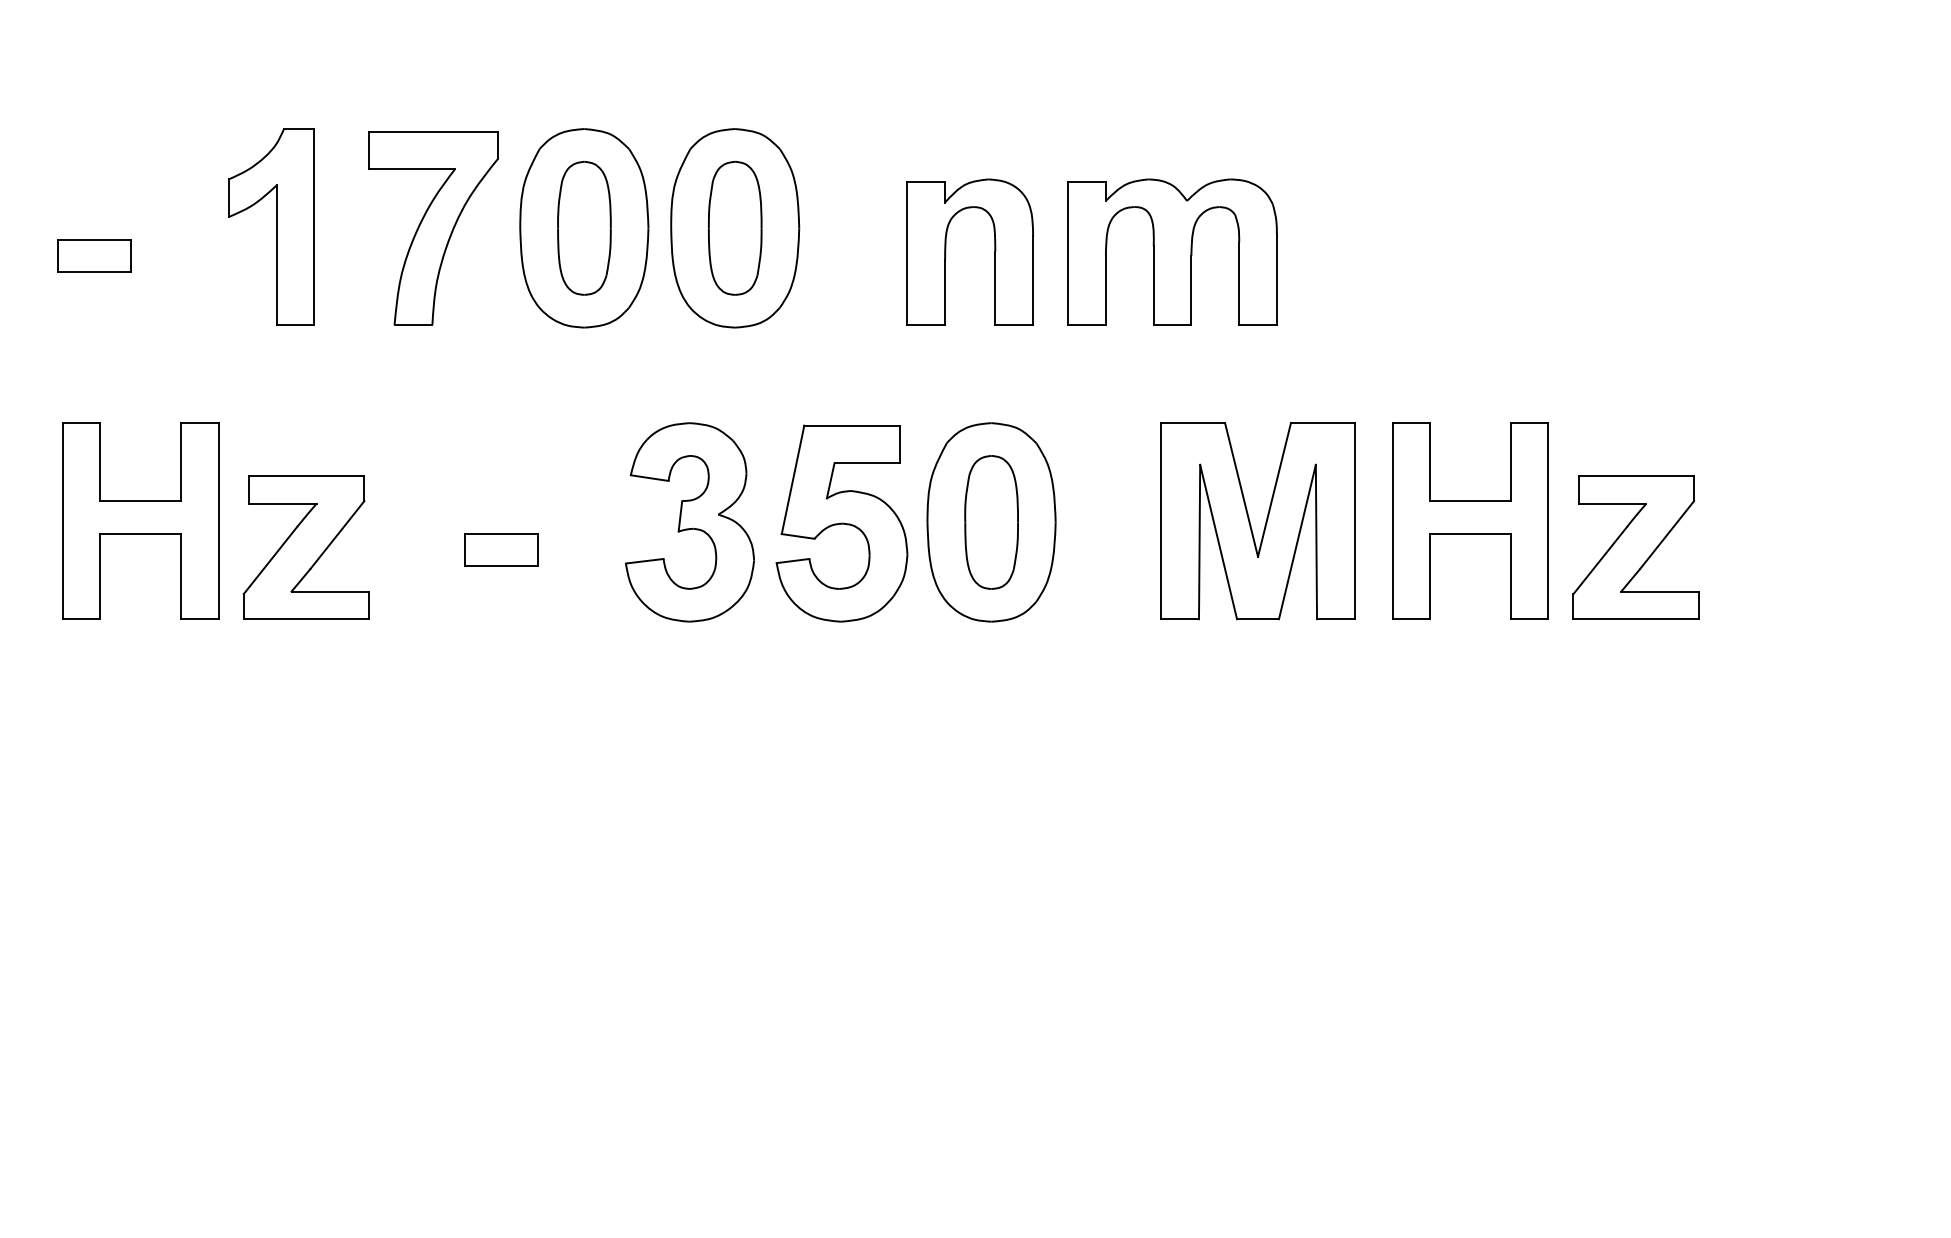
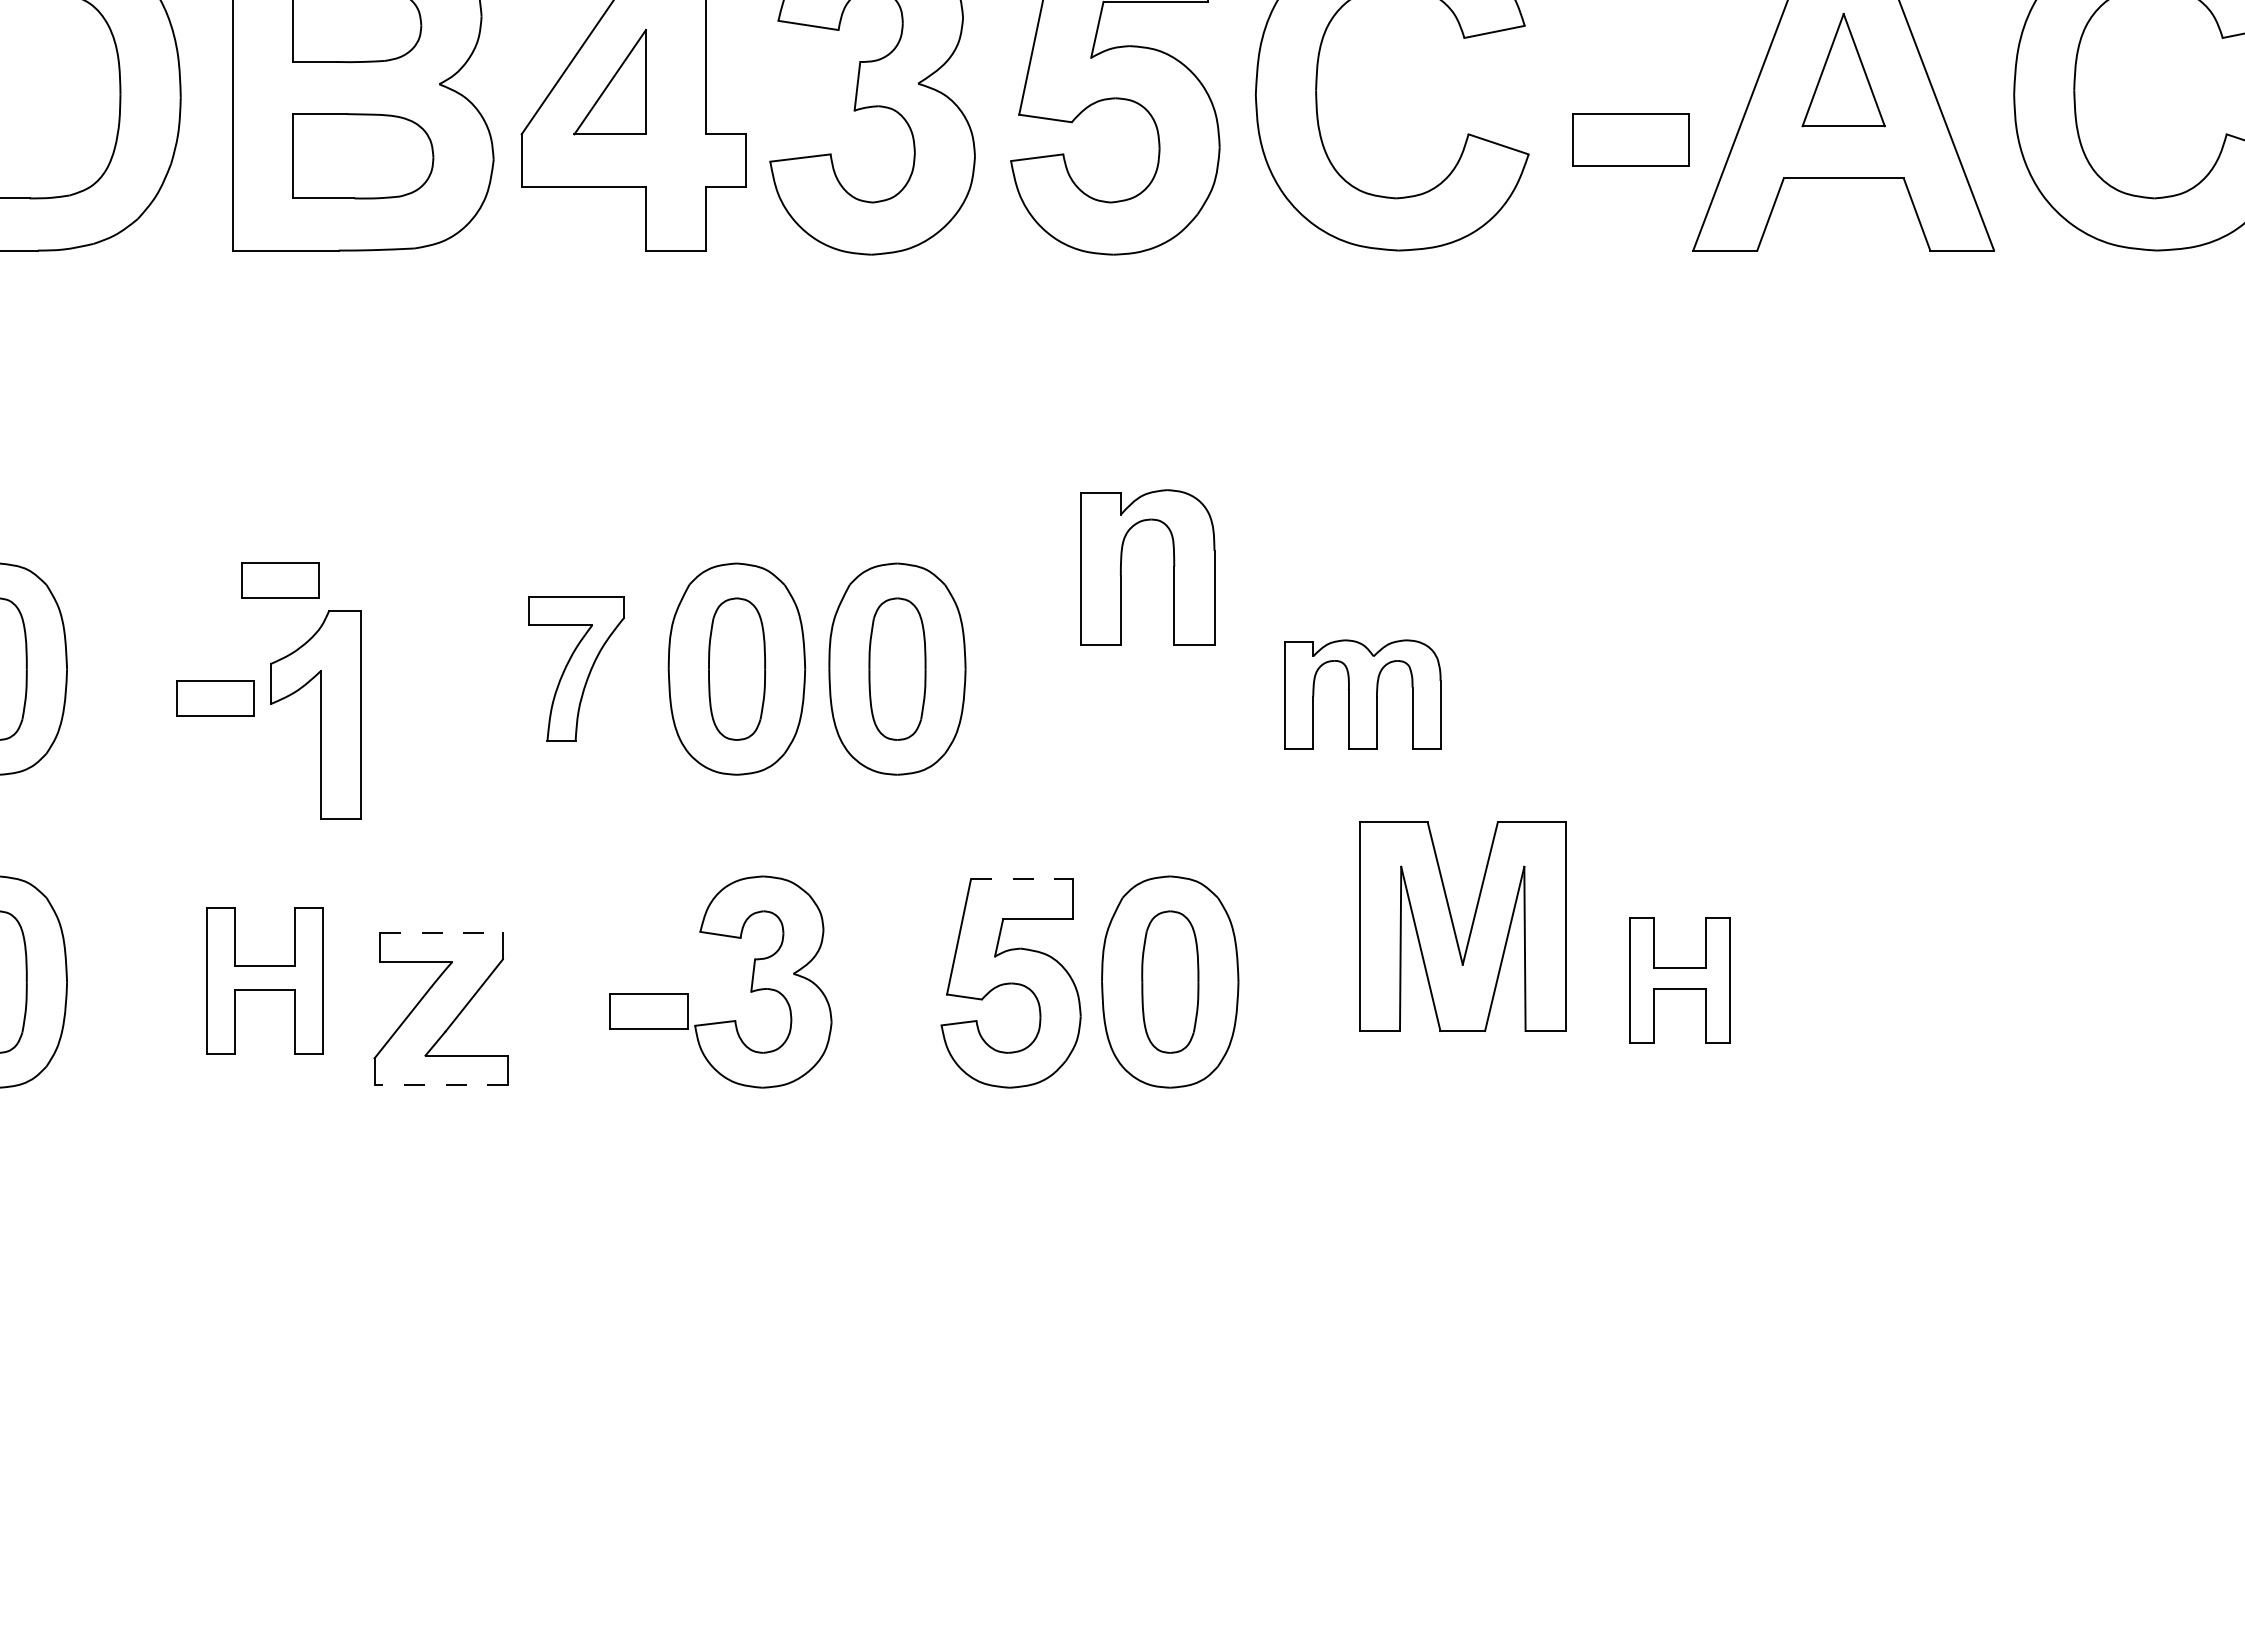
part: (155, 145) -> (280, 580), added
part: (270, 226) -> (315, 714), moved
part: (433, 227) -> (576, 668), size x0.7
part: (945, 252) -> (1121, 567), moved
part: (1172, 252) -> (1362, 694), size x0.7
line: (851, 426) -> (1021, 879), solid -> dashed
line: (306, 475) -> (441, 932), solid -> dashed
part: (140, 520) -> (264, 980), size x0.7
part: (1250, 520) -> (1454, 926), moved
part: (1470, 520) -> (1679, 980), size x0.6
part: (690, 521) -> (763, 981), moved
part: (1635, 547) -> (1855, 1008), removed
line: (306, 619) -> (441, 1085), solid -> dashed

